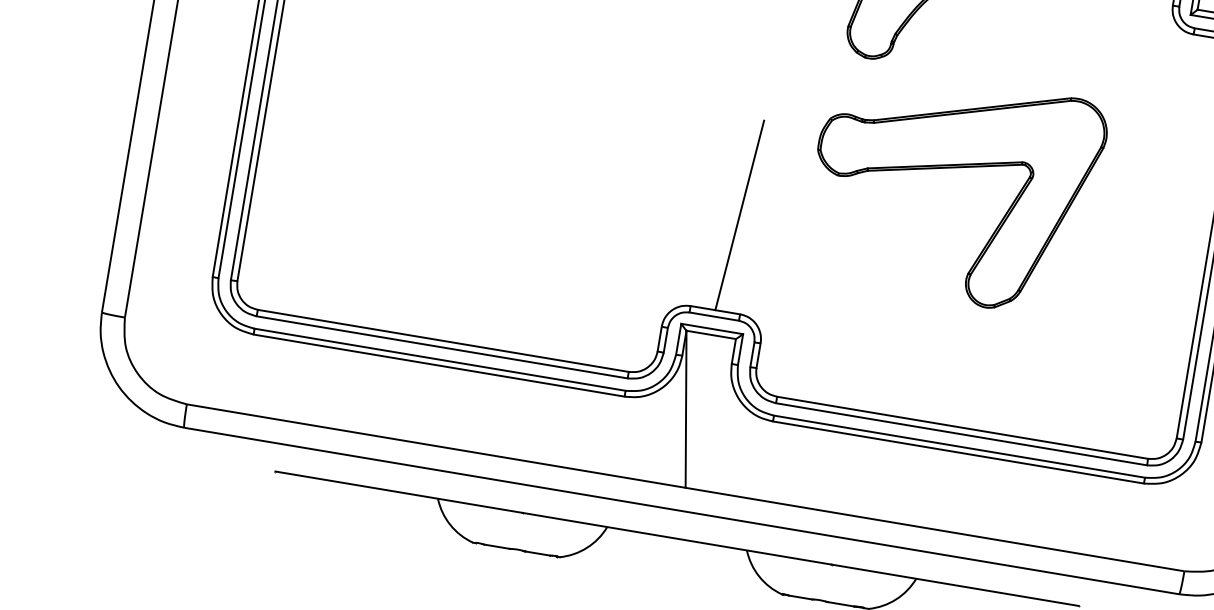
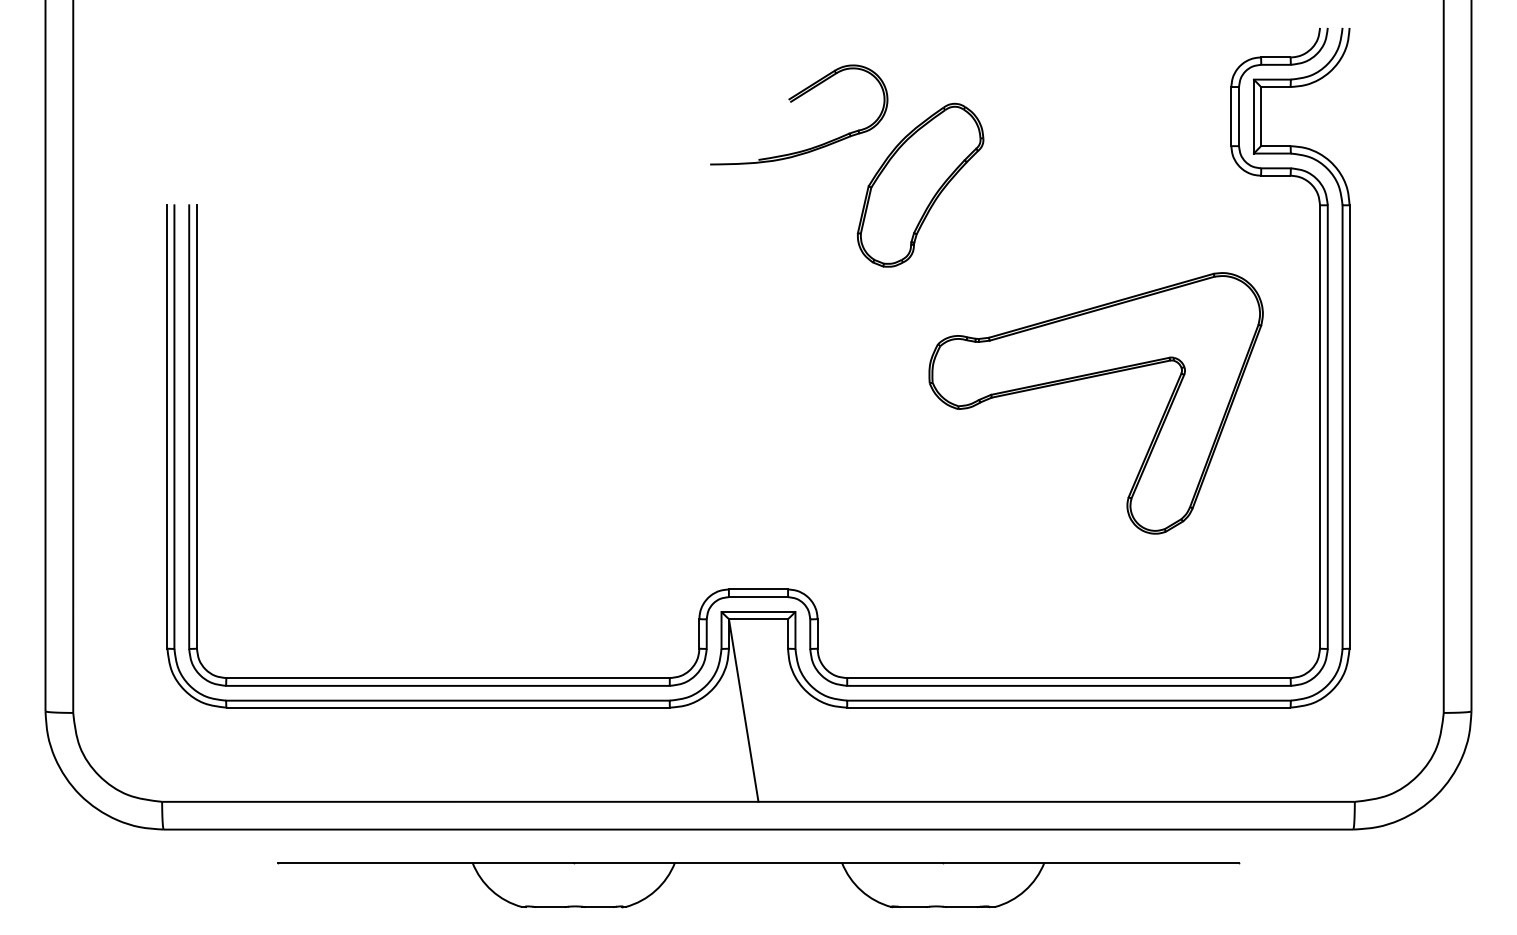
part: (953, 168) -> (1090, 378), moved
line: (739, 215) -> (768, 474), removed

